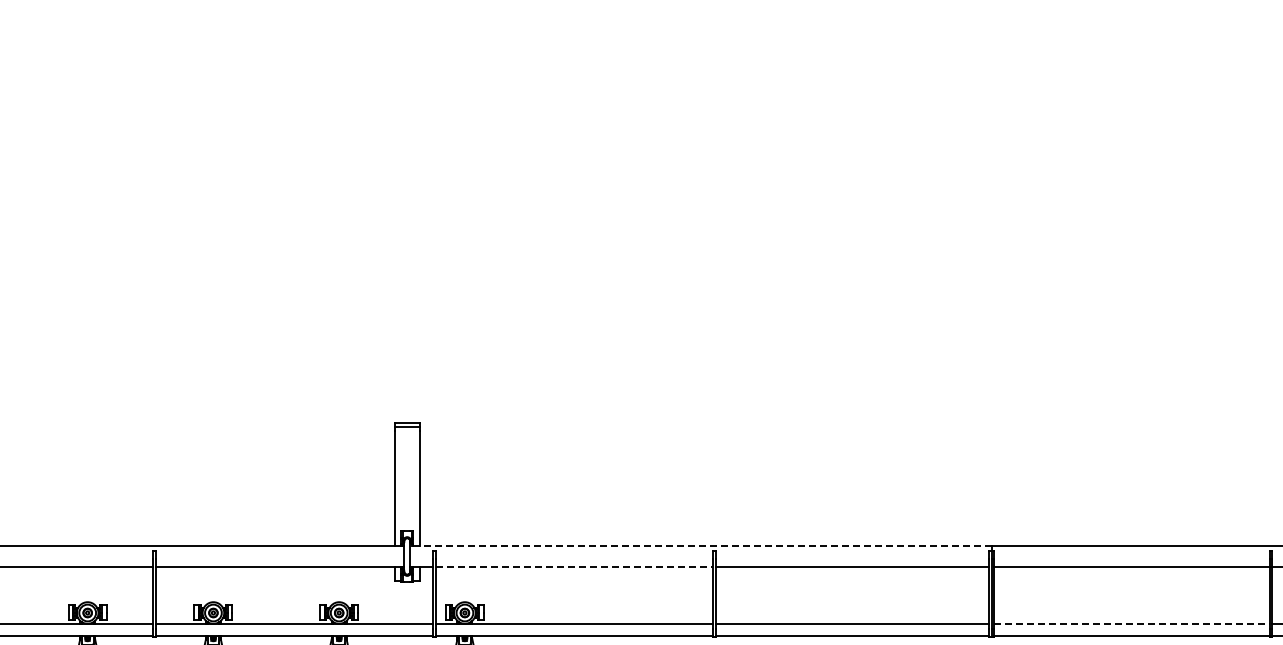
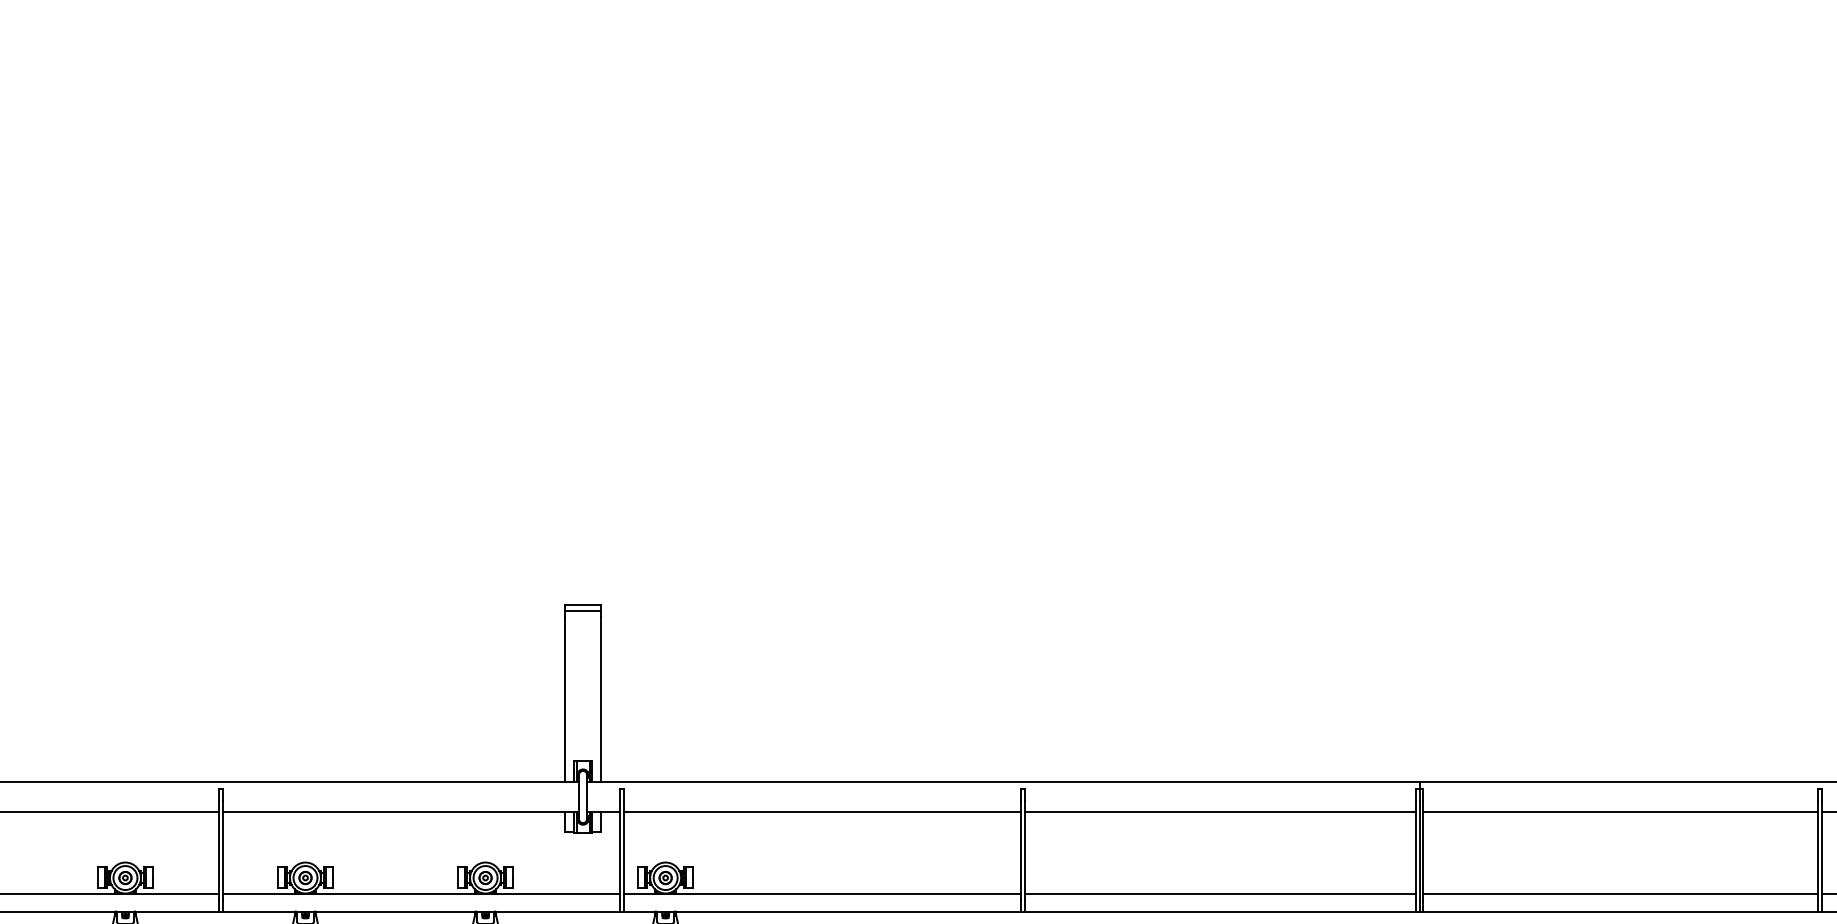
line: (700, 545) -> (1002, 781), dashed -> solid
line: (574, 567) -> (822, 812), dashed -> solid
line: (1131, 623) -> (1620, 893), dashed -> solid

